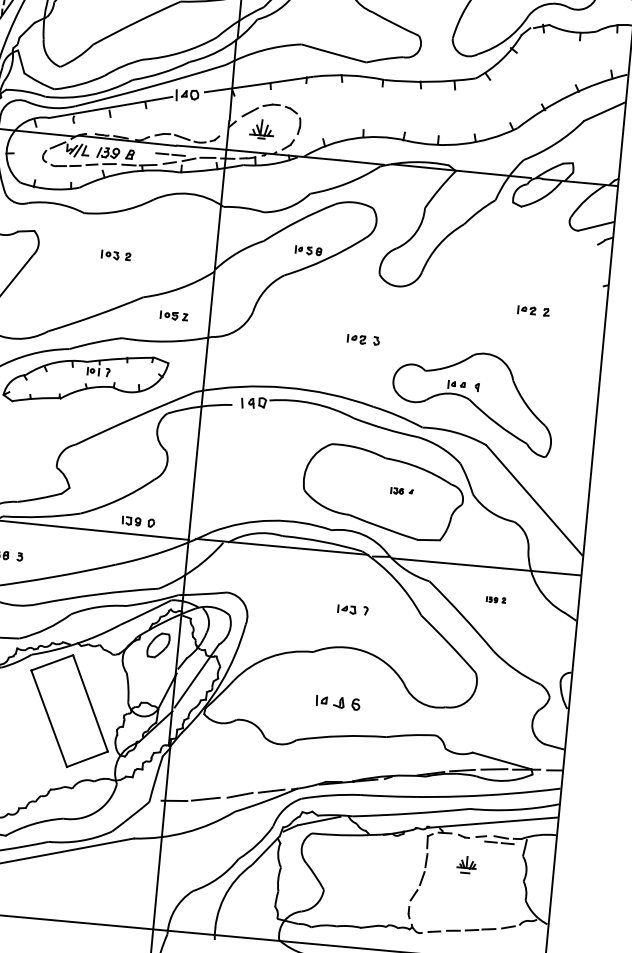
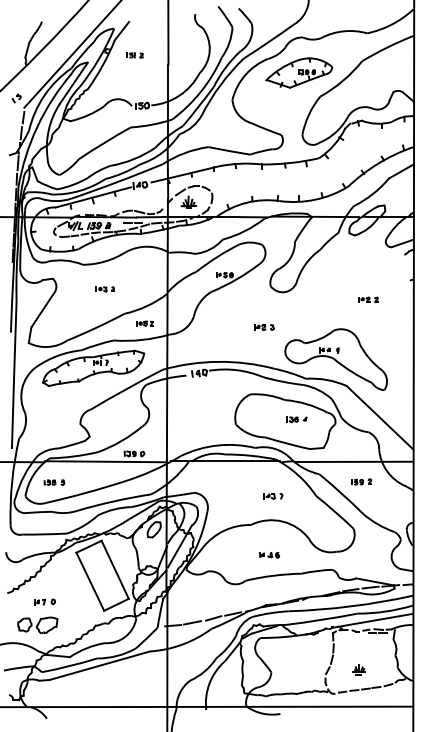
part: (401, 490) -> (296, 419), size x1.43
part: (495, 599) -> (361, 481), size x1.67
part: (338, 703) -> (269, 555), size x0.71
part: (466, 864) -> (358, 669), moved

